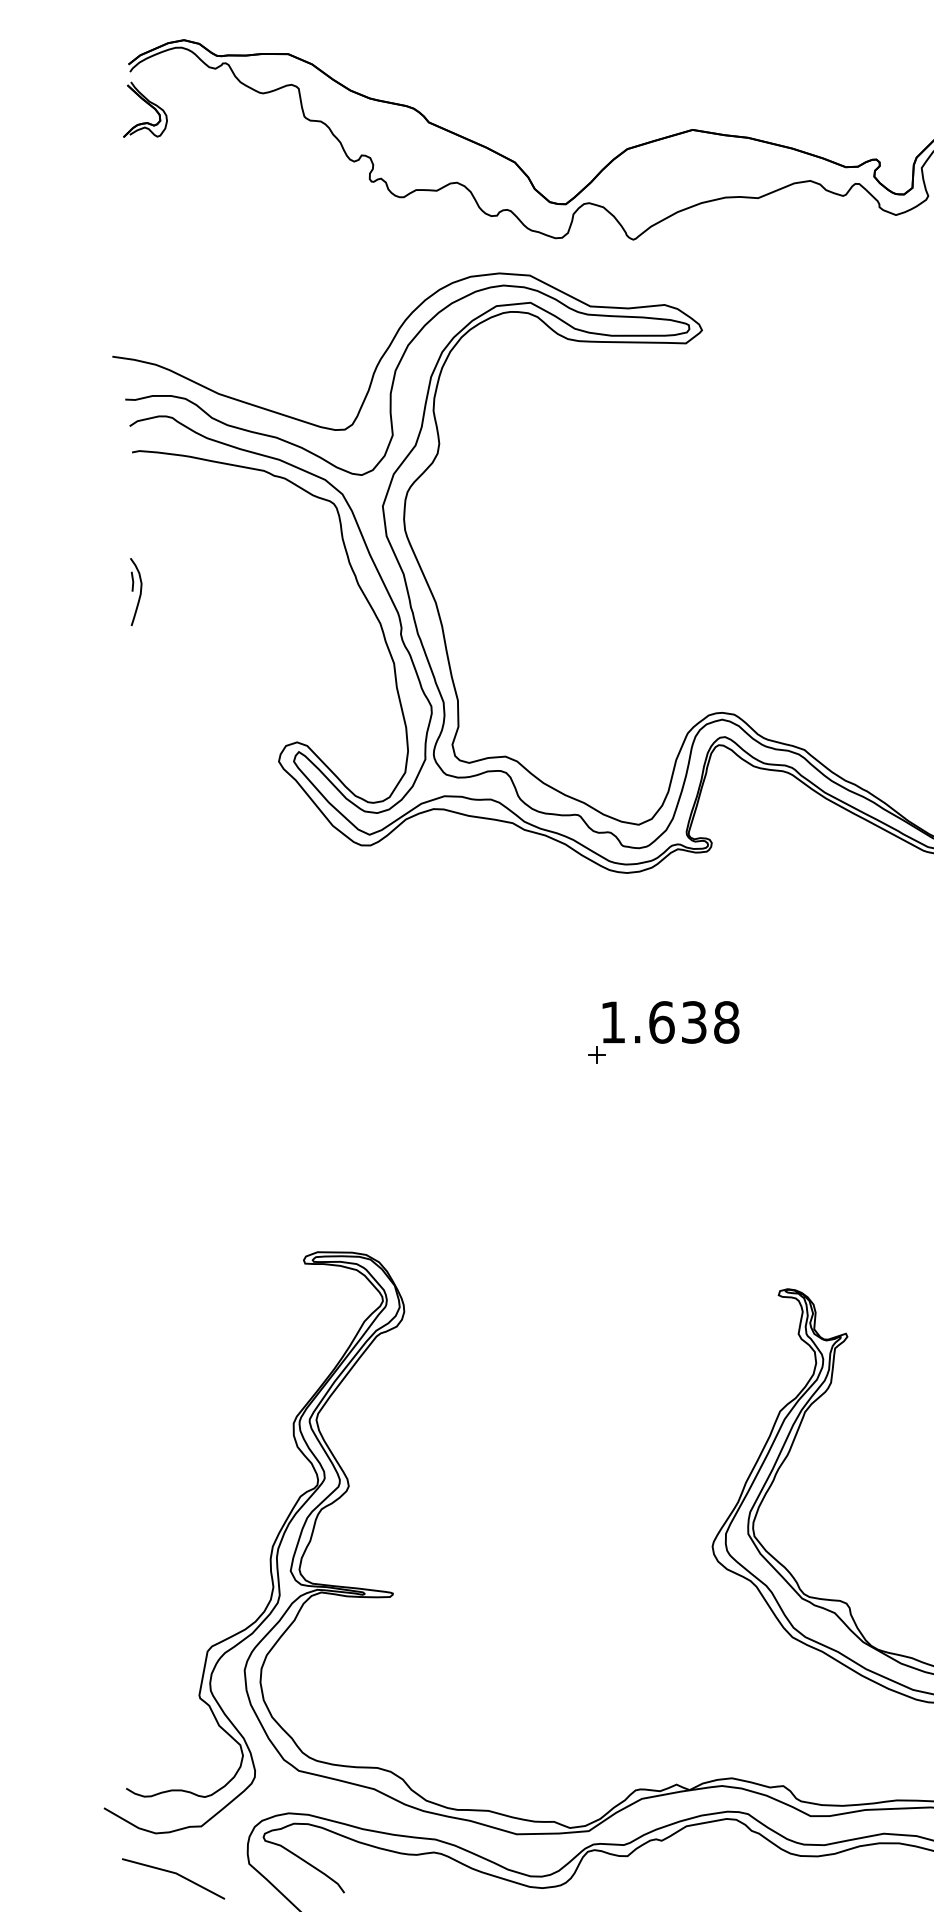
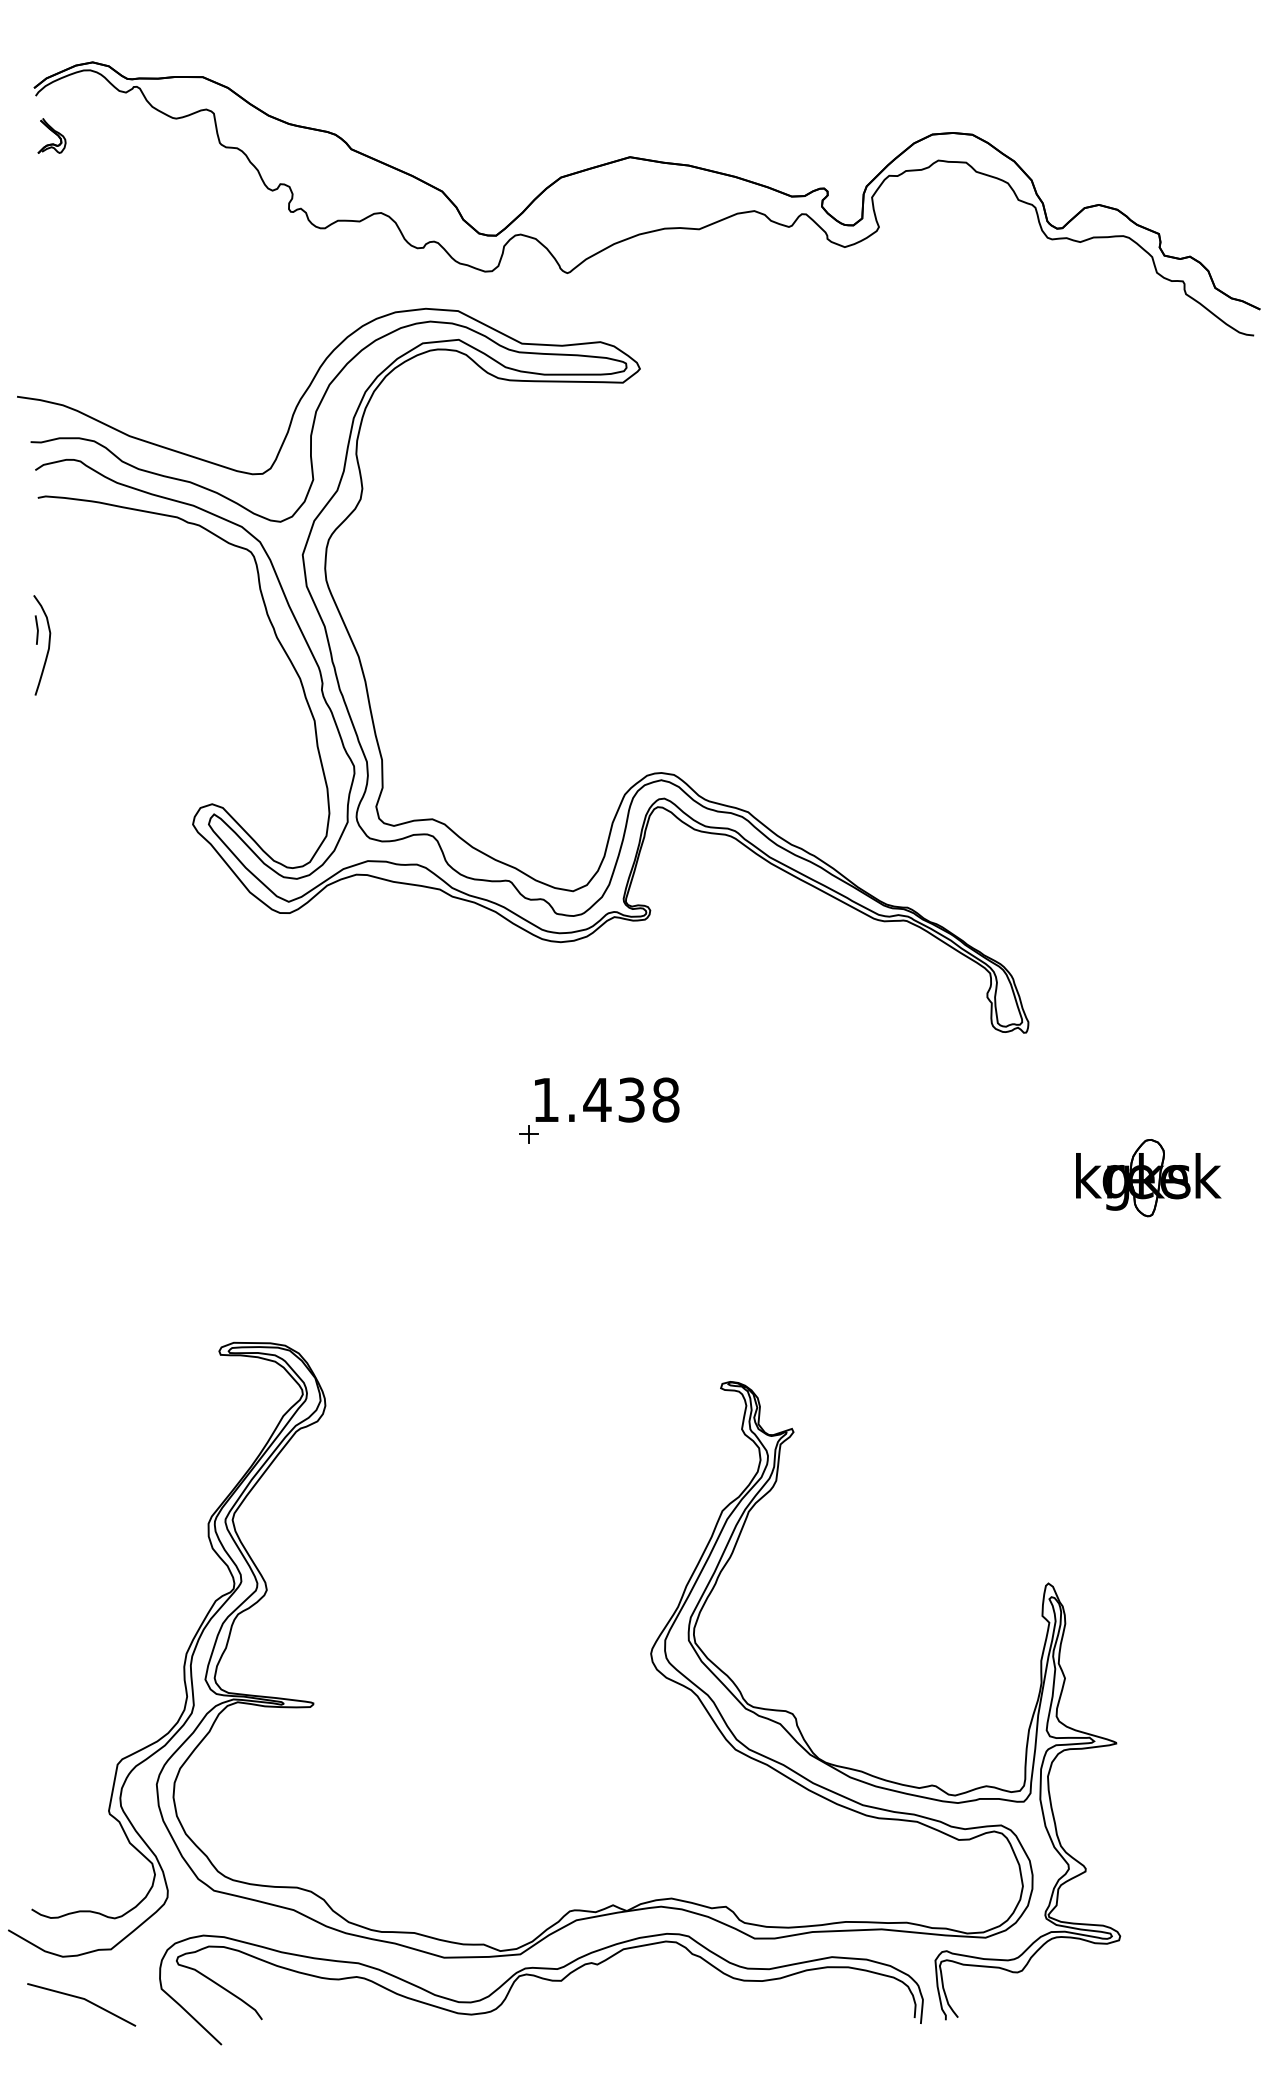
part: (145, 109) -> (51, 135), size x0.6
part: (135, 592) -> (41, 645), size x1.4
text: (661, 1021) -> (597, 1099), 1.638 -> 1.438

